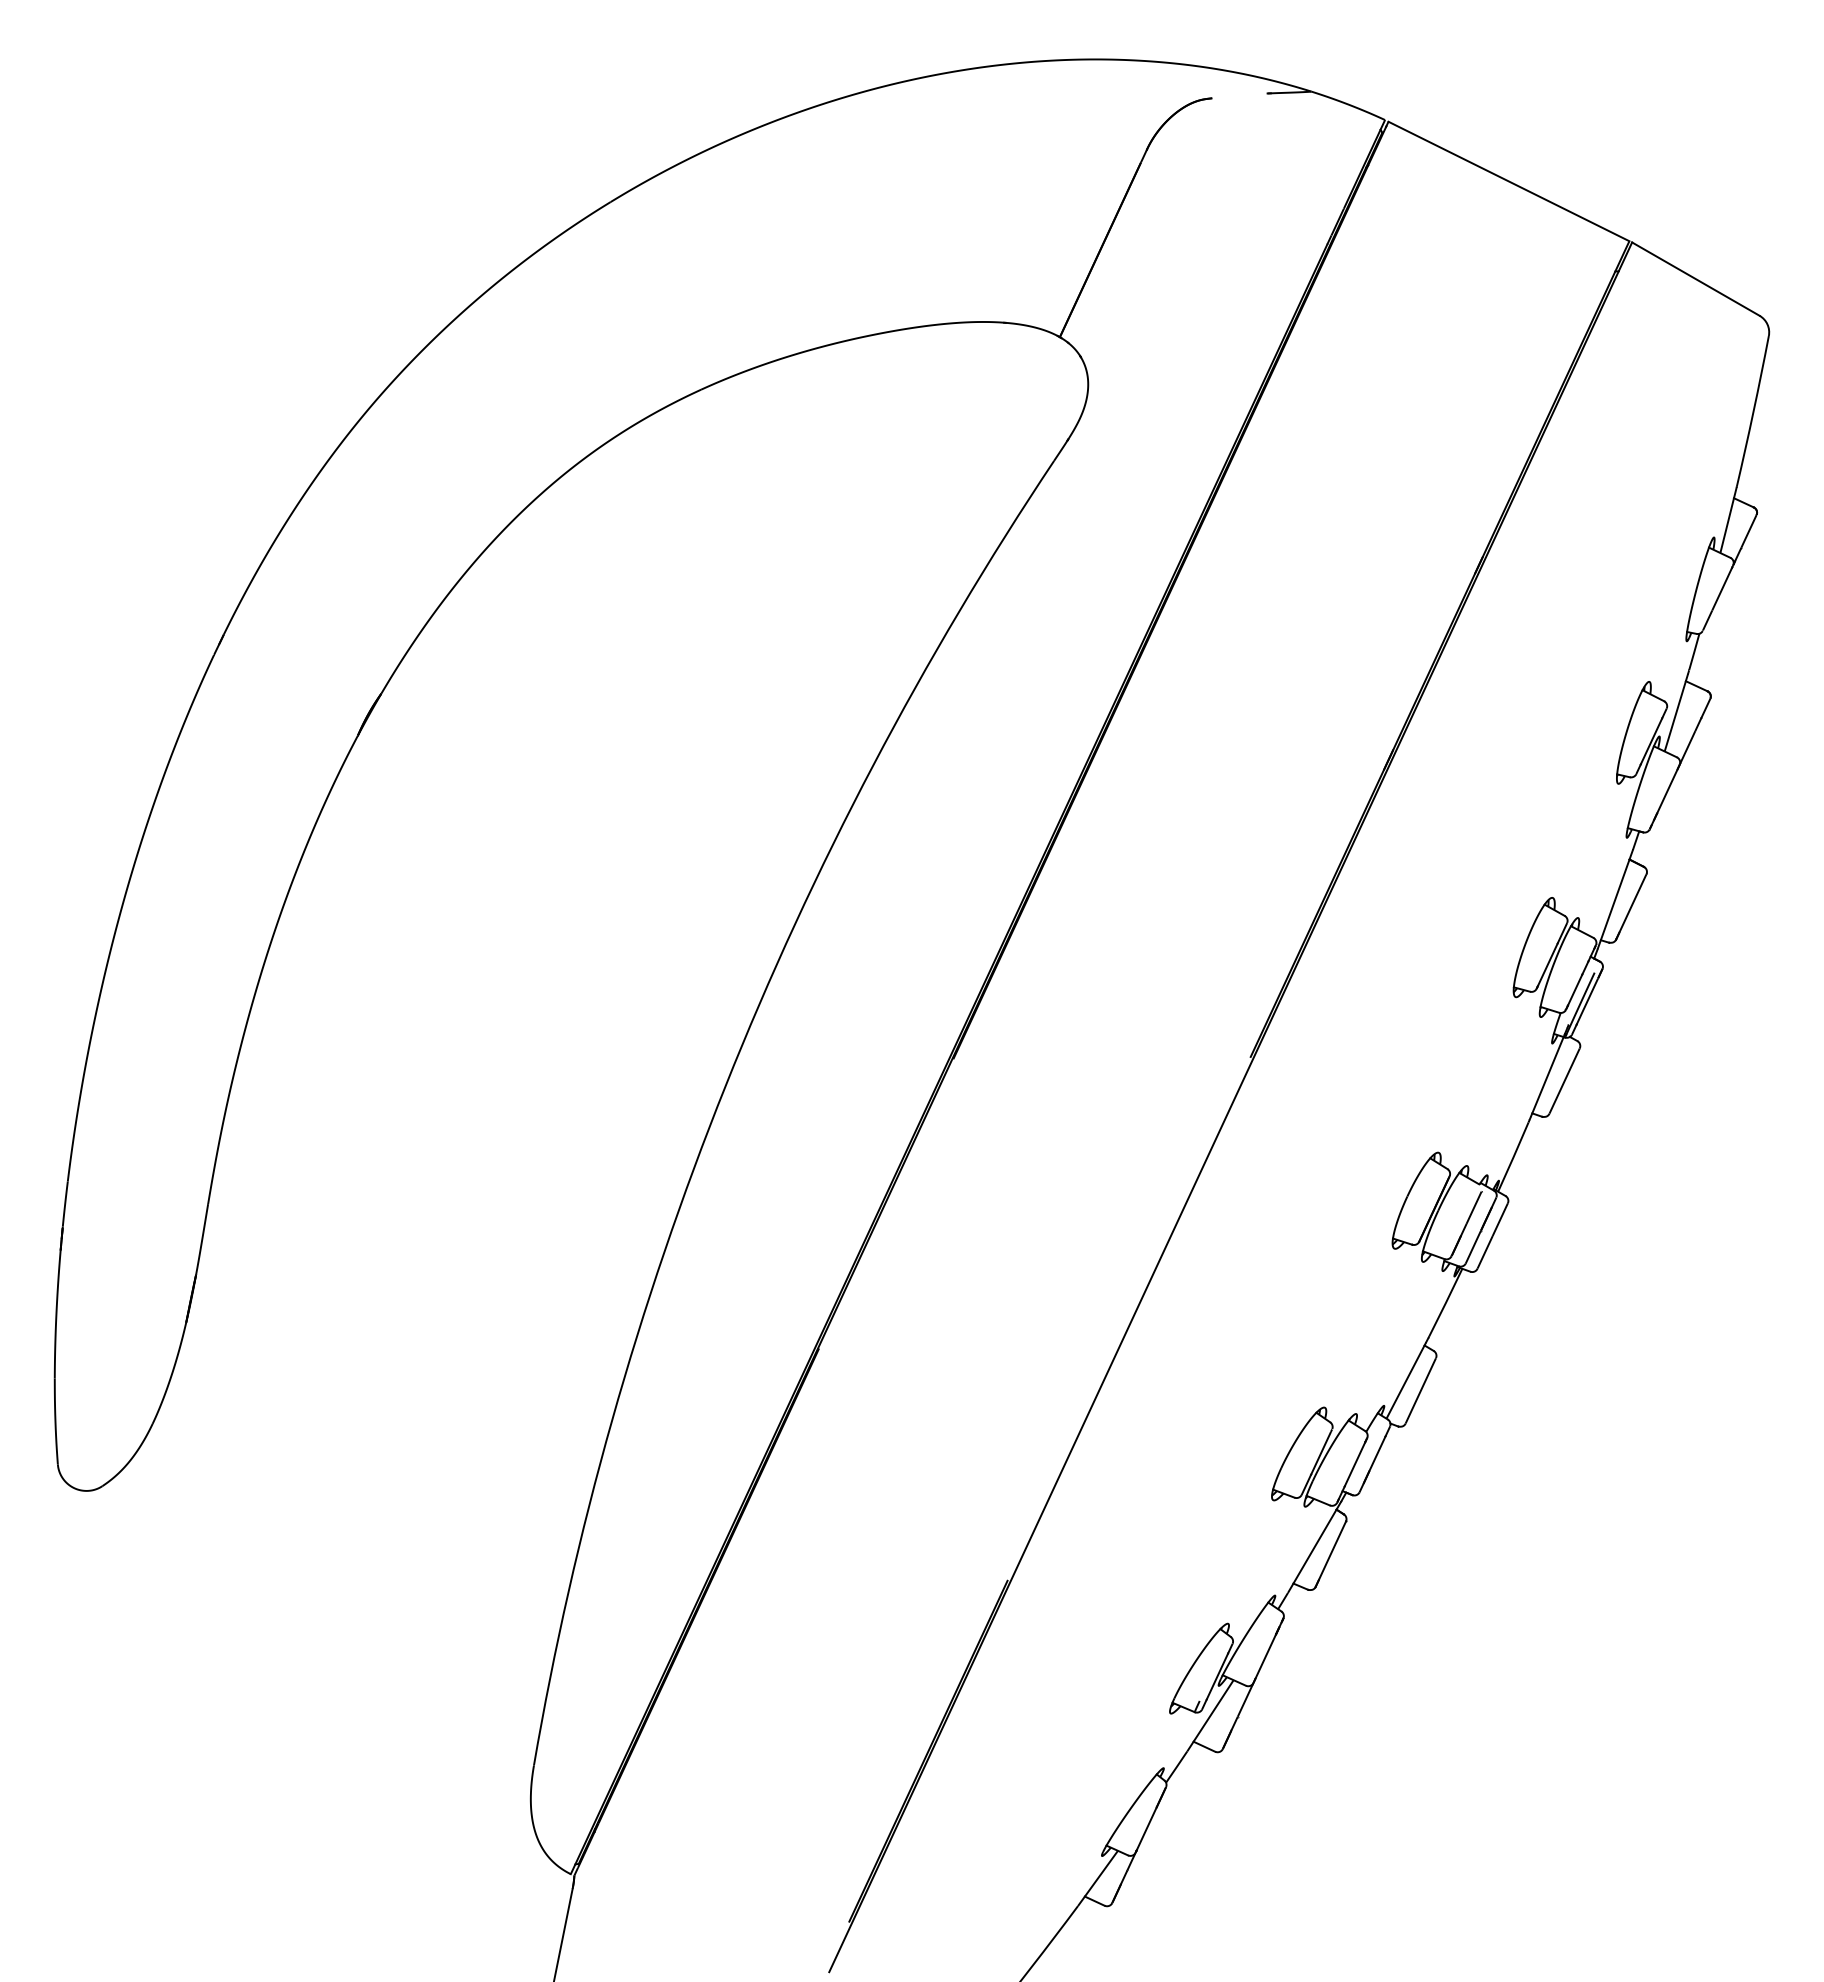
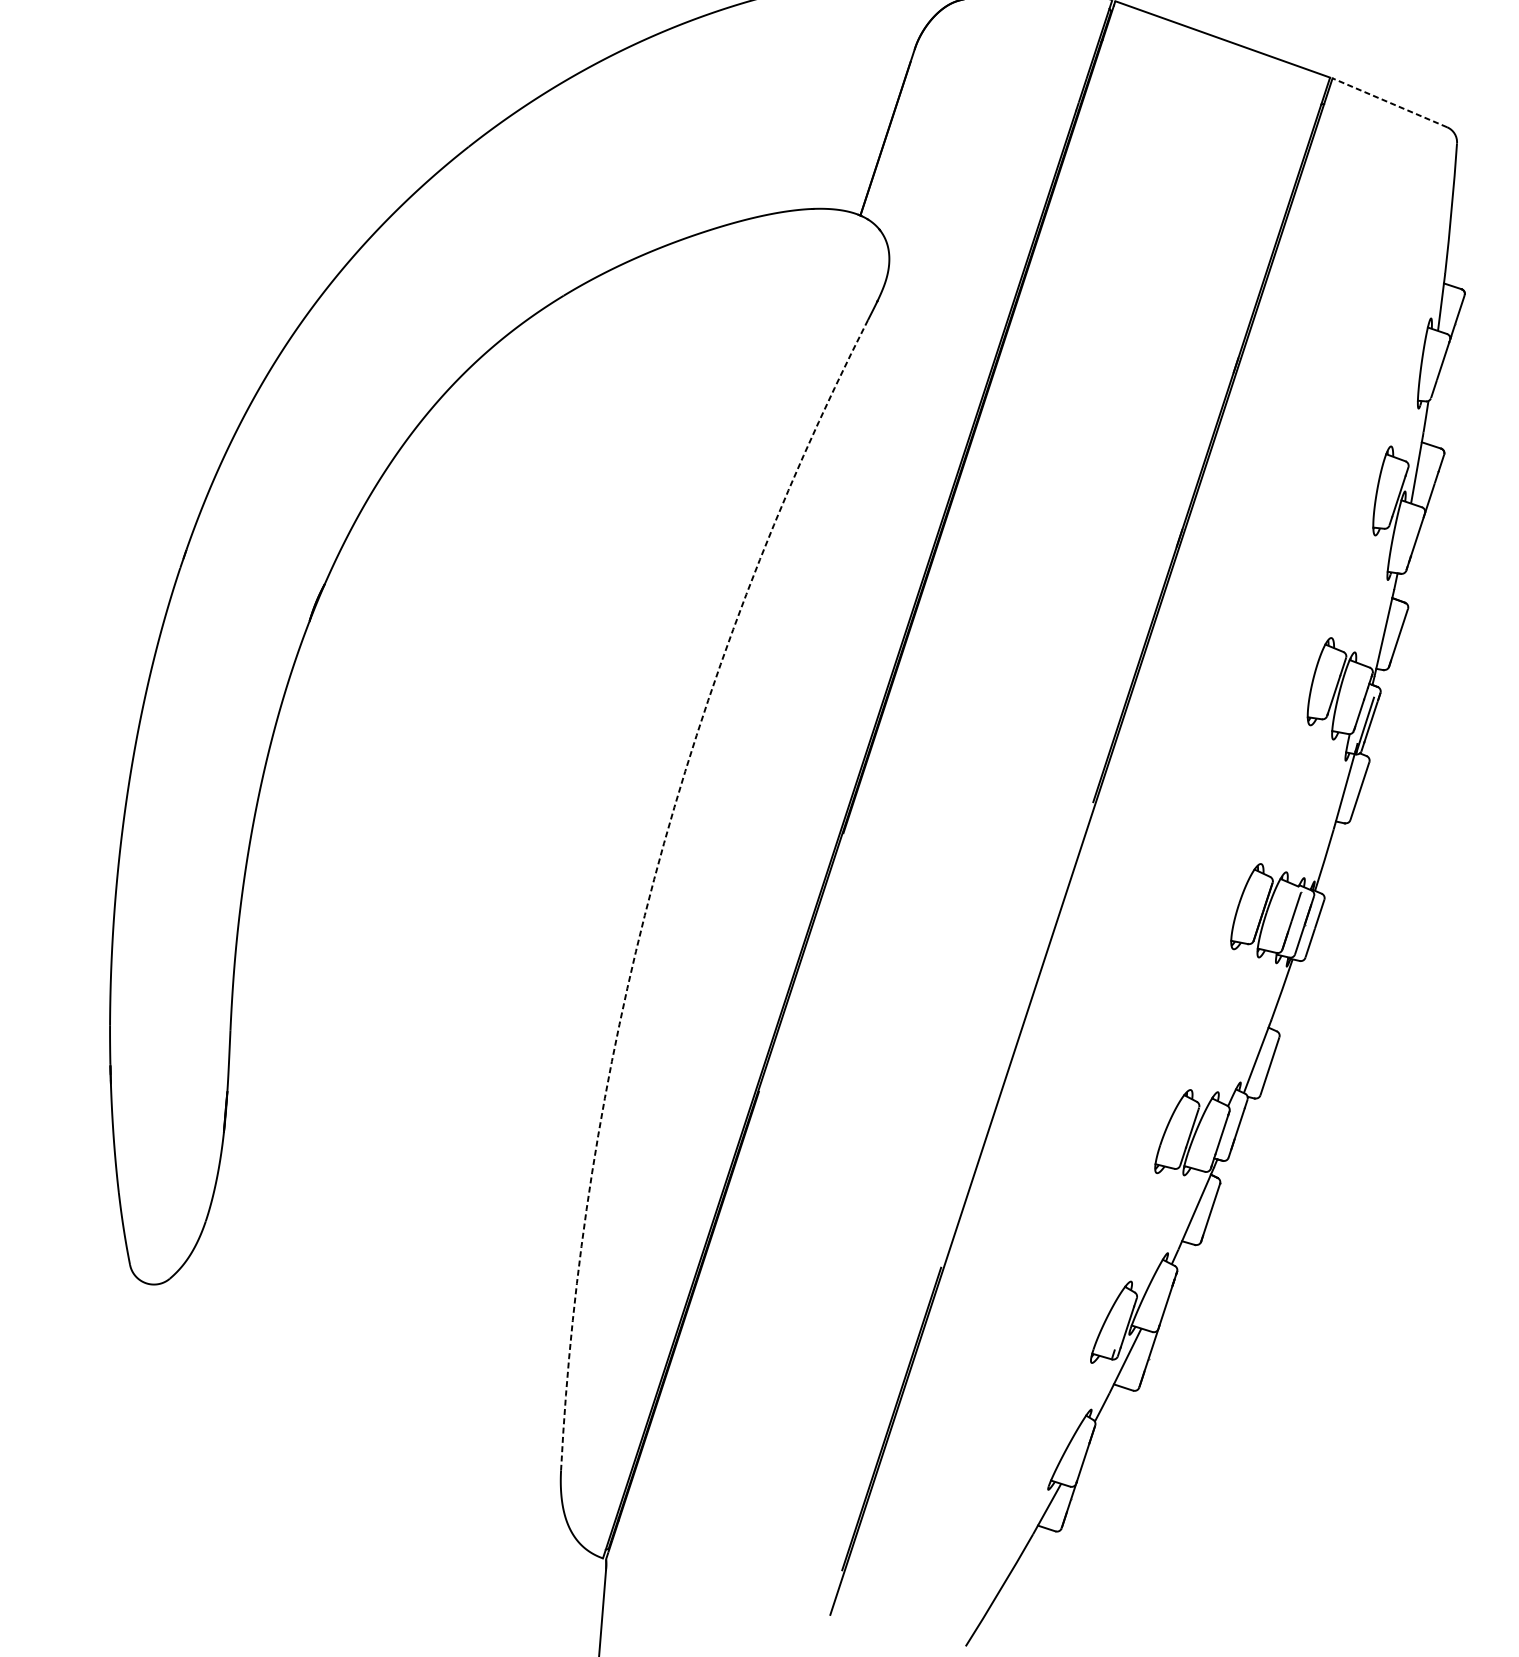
line: (1695, 278) -> (1389, 102), solid -> dashed
arc: (725, 1085) -> (654, 878), solid -> dashed

